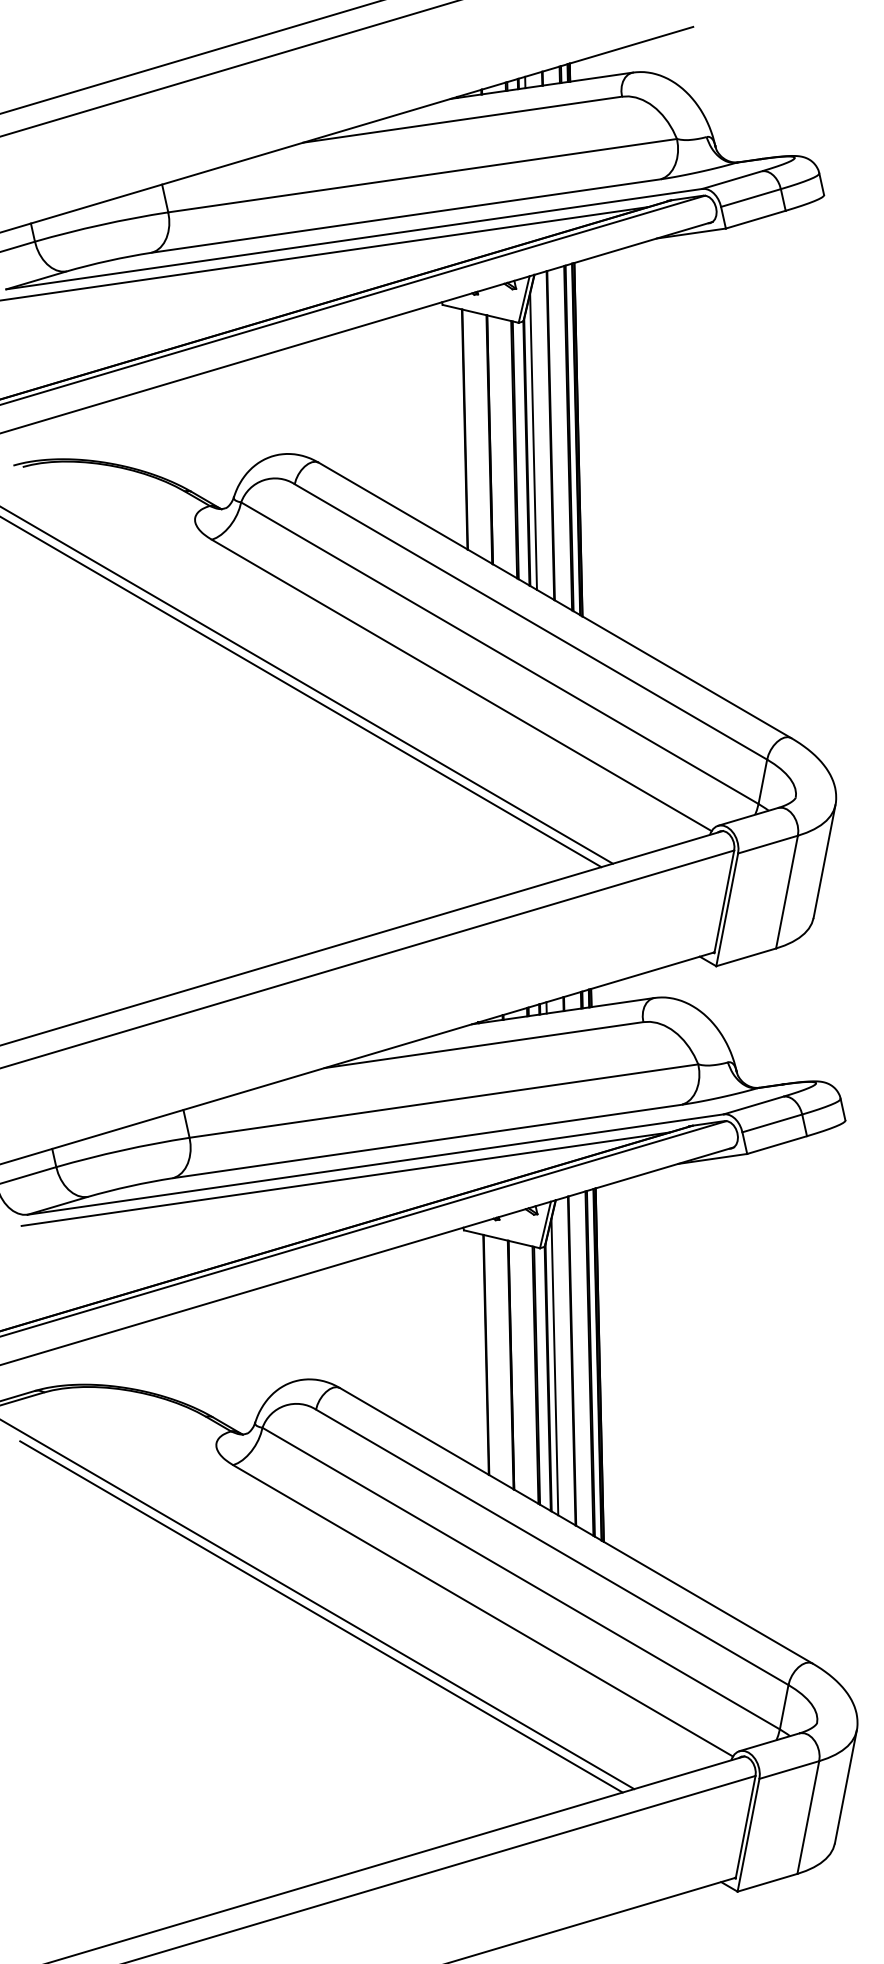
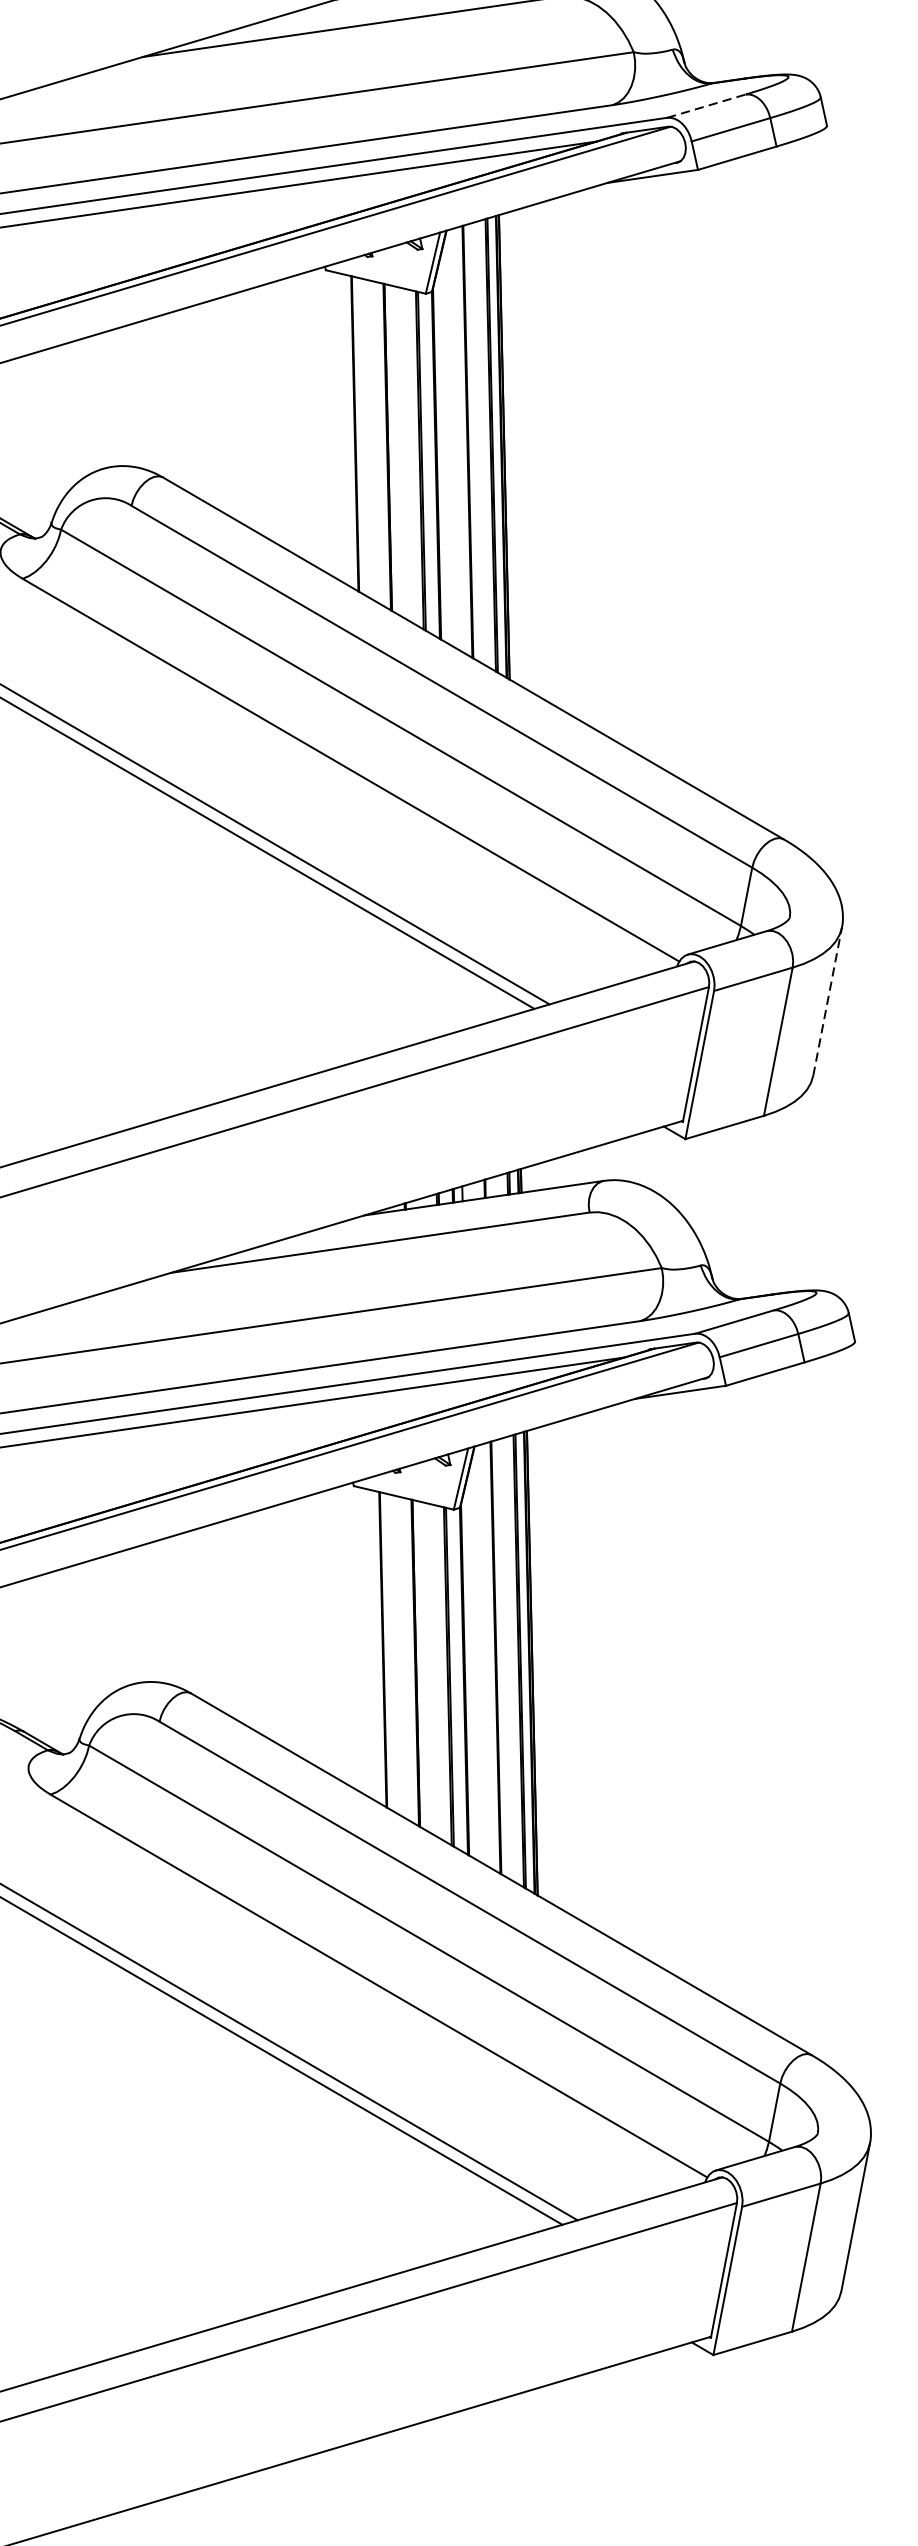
line: (732, 179) -> (706, 105), solid -> dashed
line: (533, 441) -> (445, 449), removed
line: (824, 861) -> (827, 1001), solid -> dashed
line: (554, 1367) -> (472, 1666), removed

